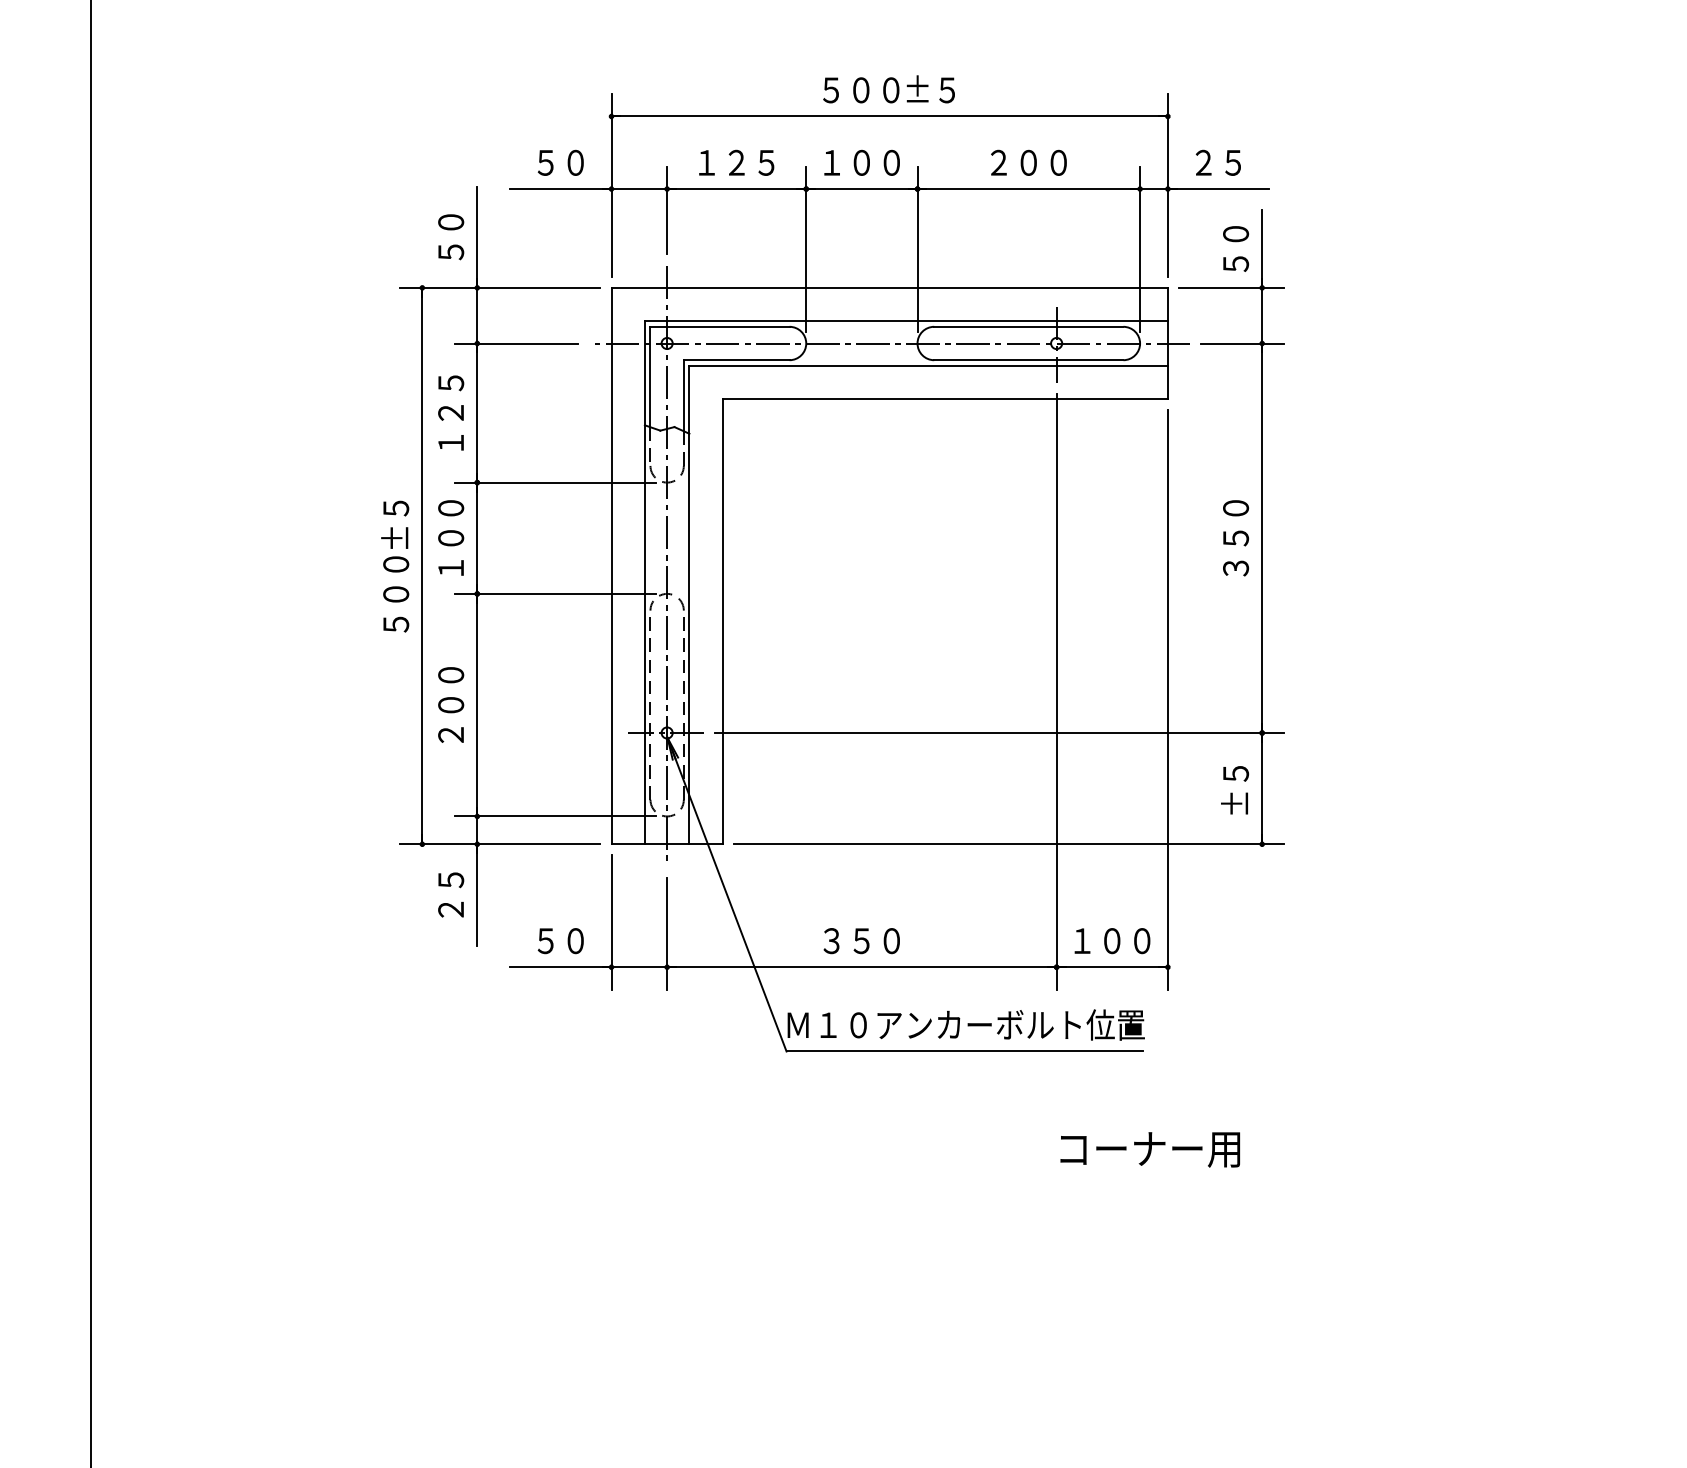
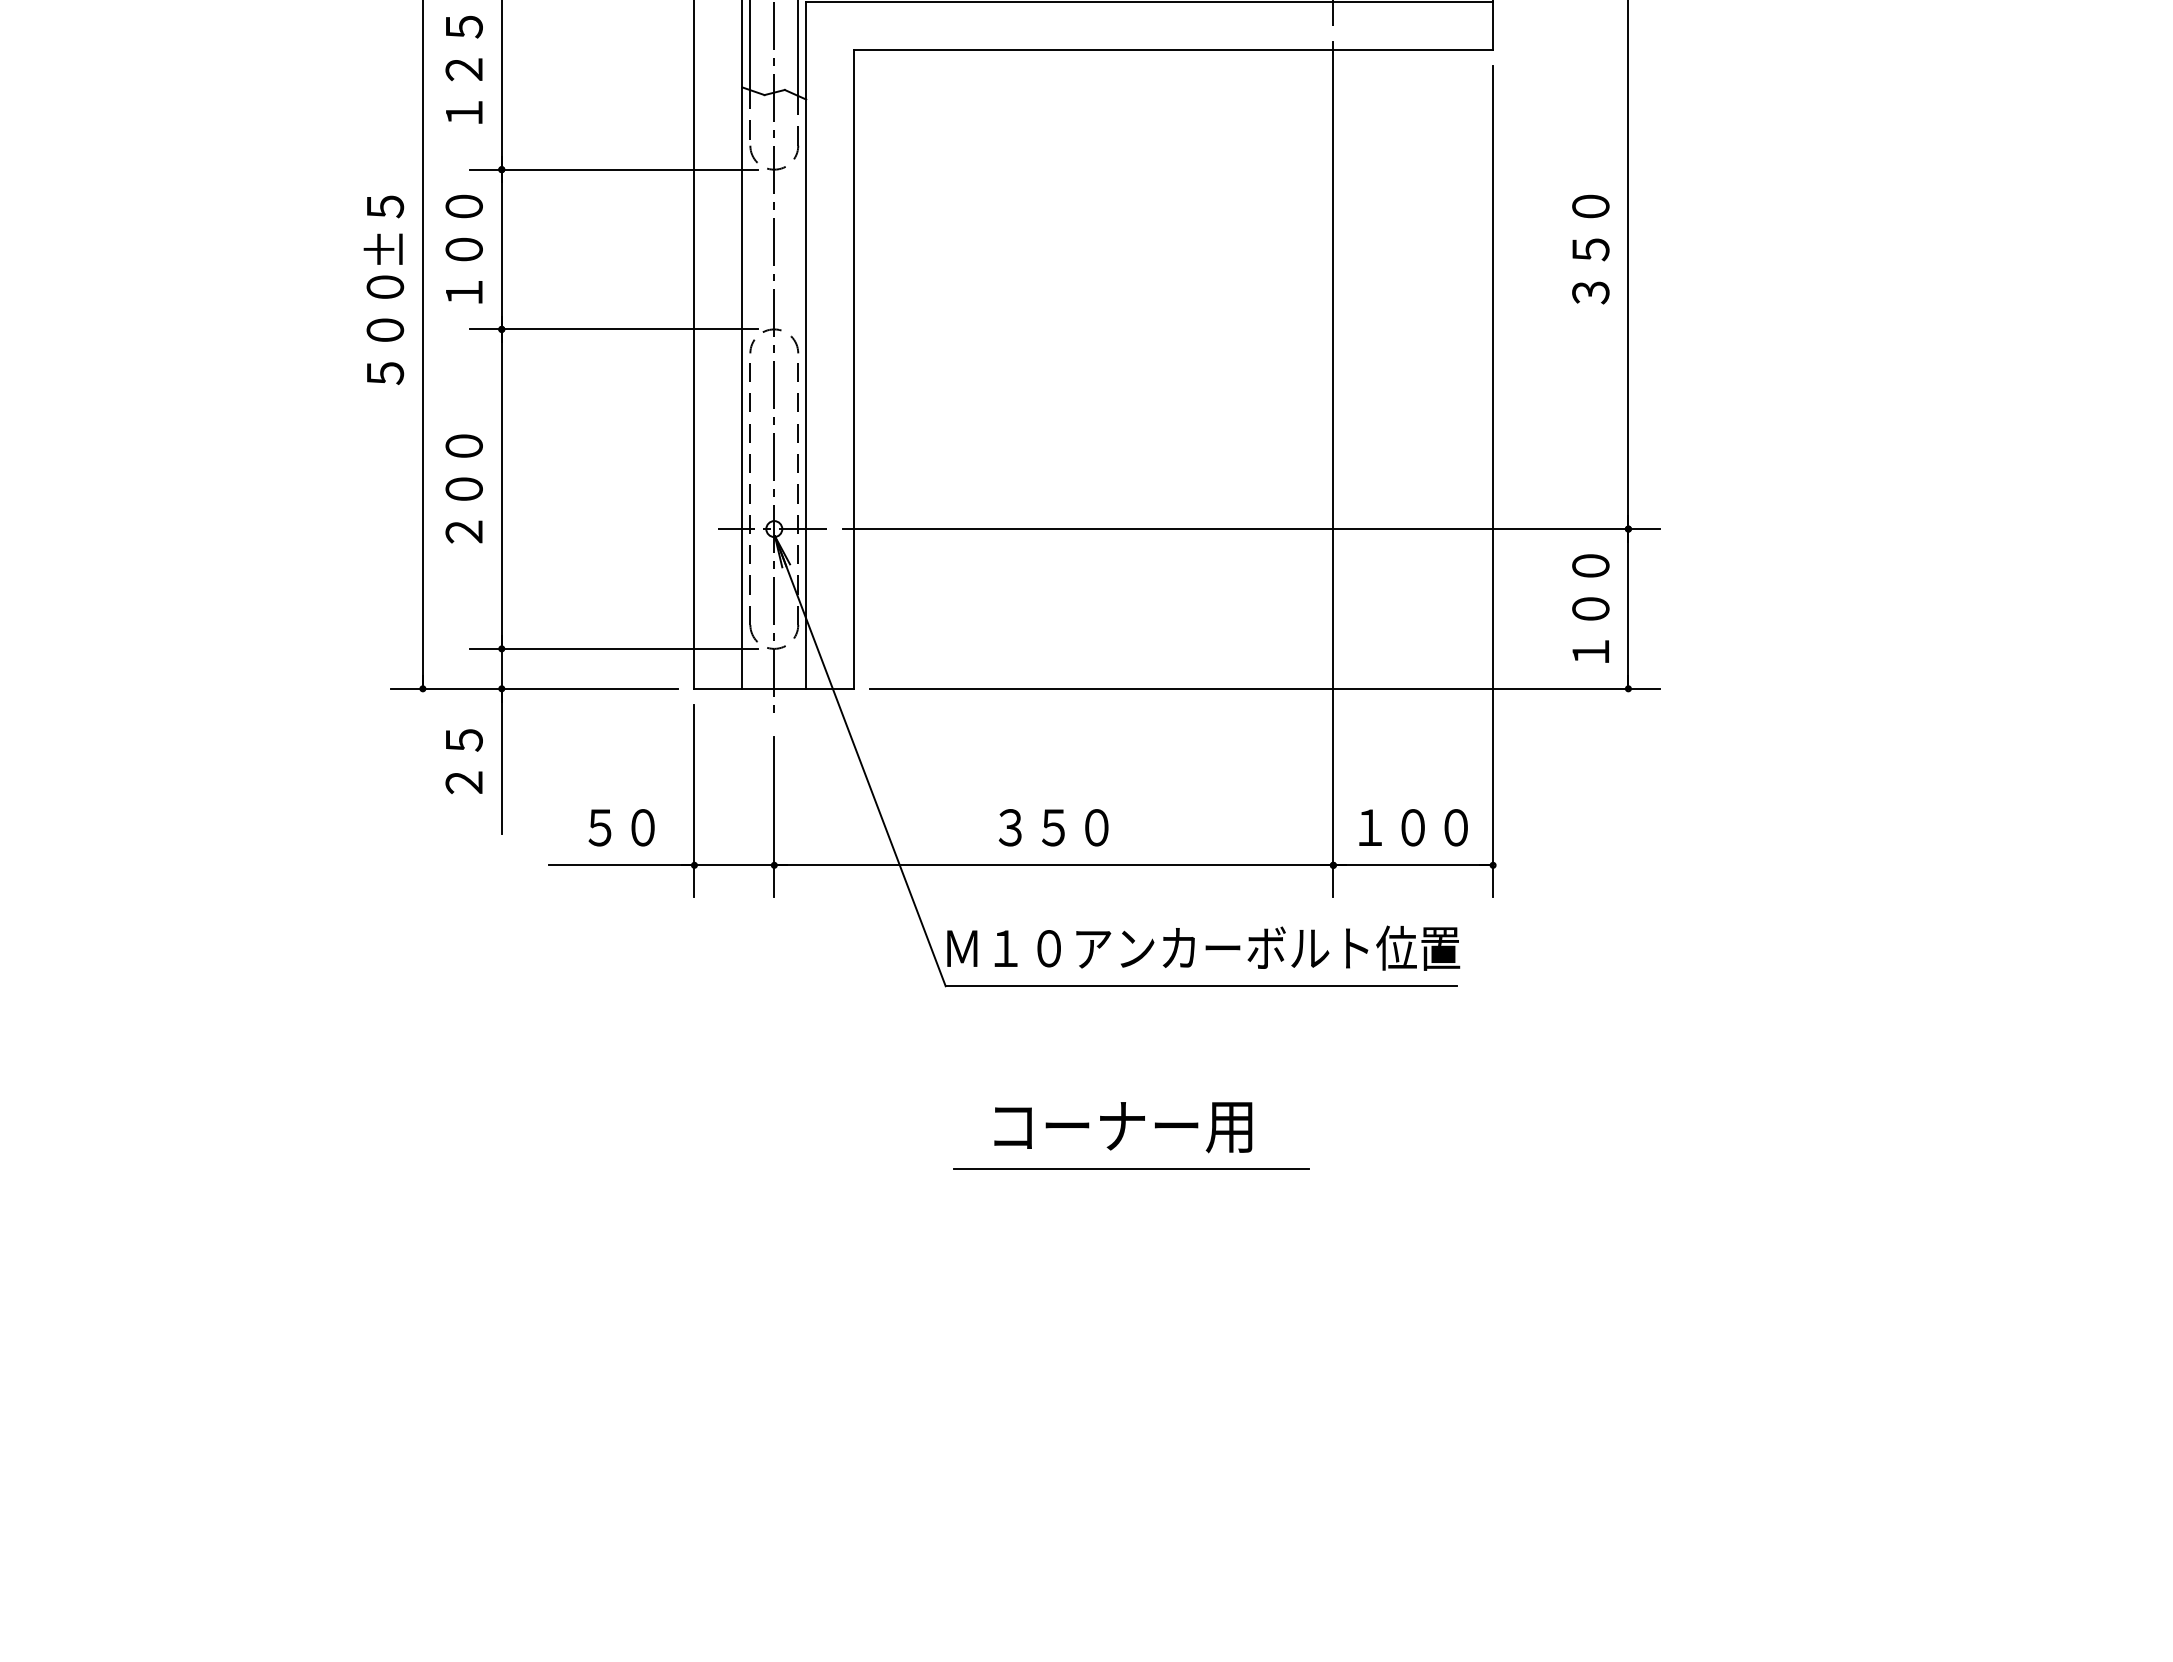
text: (1235, 788) -> (1590, 608), ±５ -> １００
text: (1149, 1149) -> (1122, 1126), moved
line: (915, 1178) -> (1130, 1168), added

